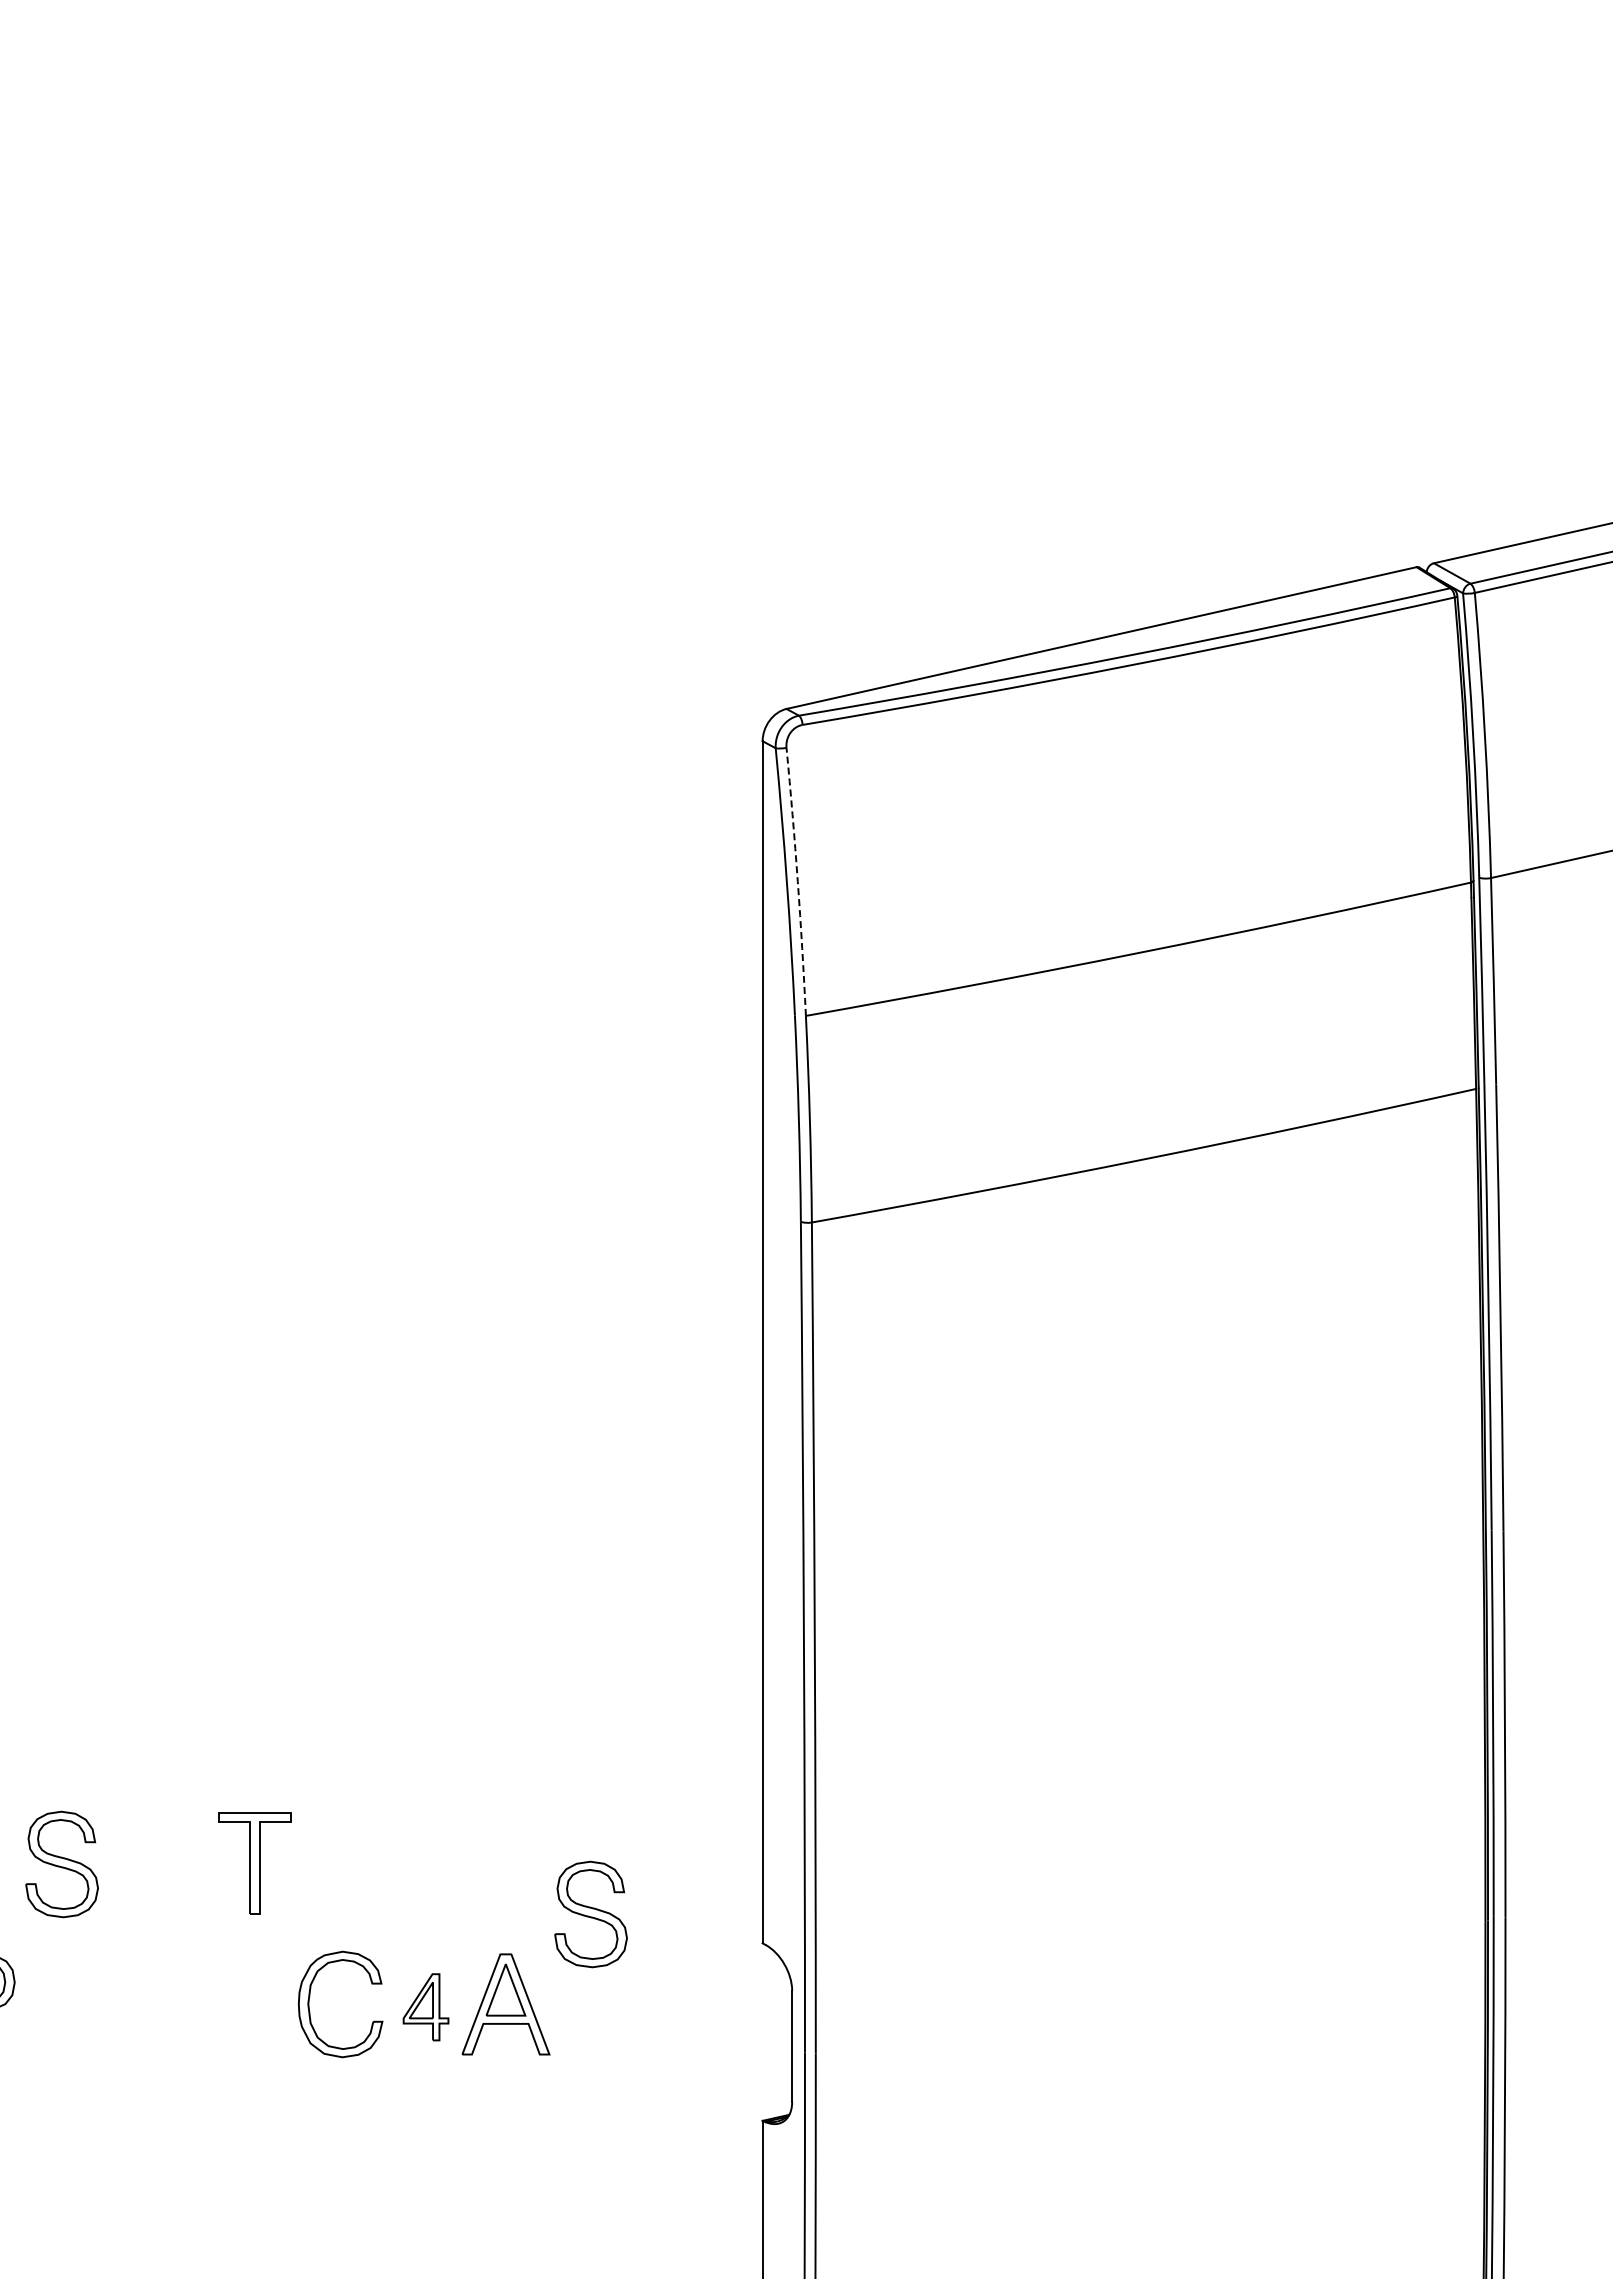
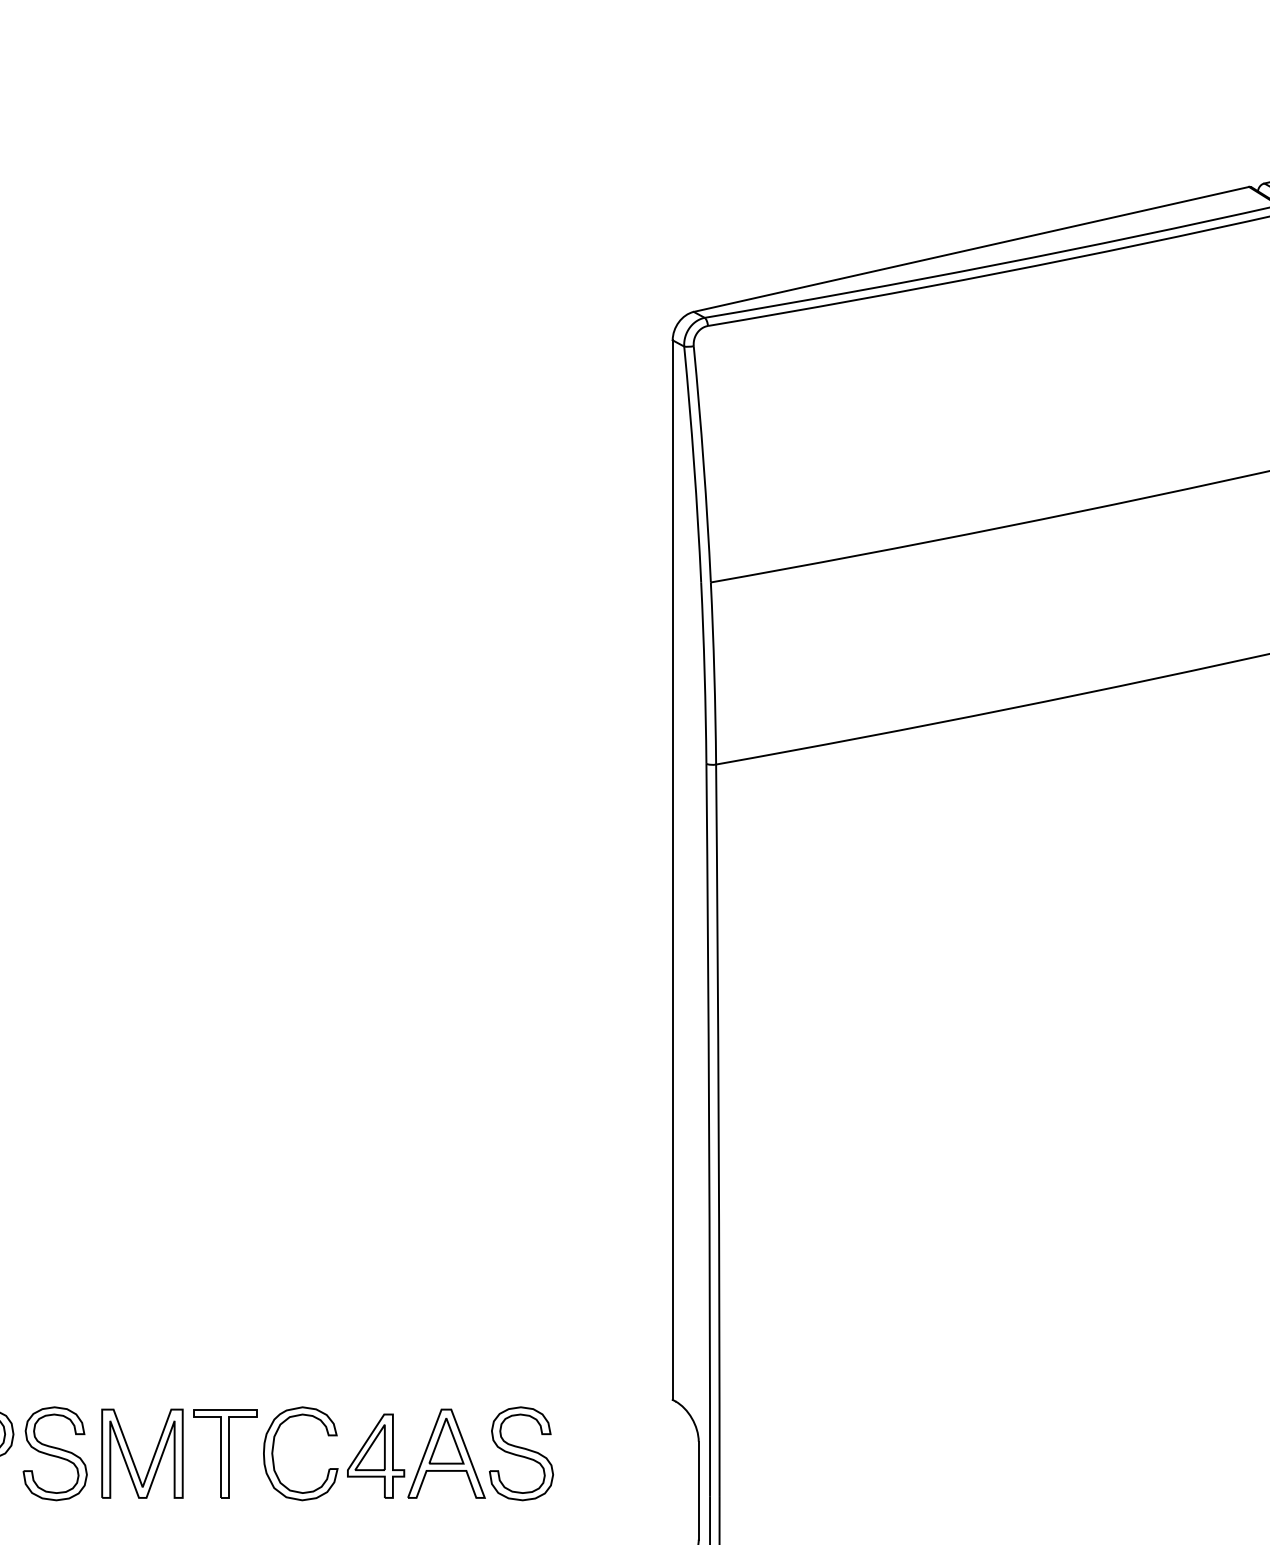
arc: (797, 881) -> (703, 463), dashed -> solid
part: (254, 1863) -> (224, 1453), moved
part: (61, 1864) -> (54, 1453), moved
part: (590, 1914) -> (520, 1453), moved
part: (149, 2007) -> (132, 1456), added
part: (425, 2007) -> (375, 1456), size x1.43

